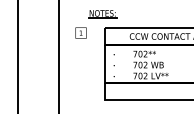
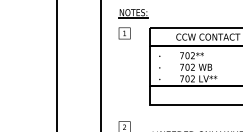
part: (102, 14) -> (133, 13), moved

